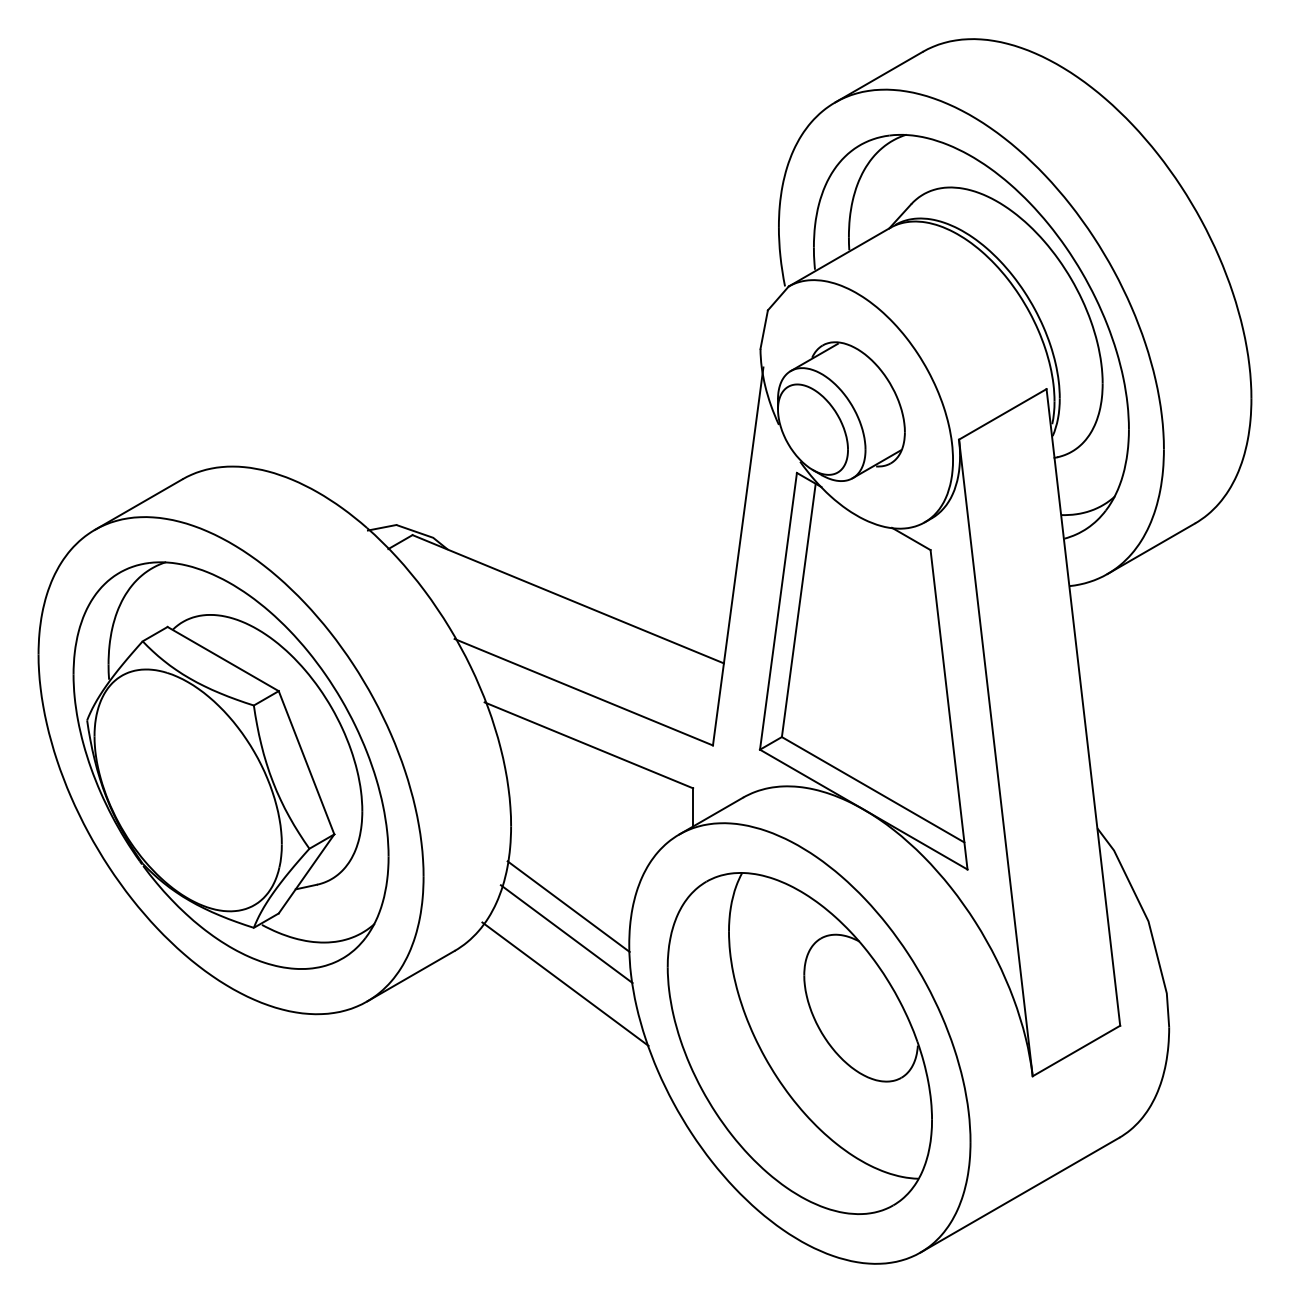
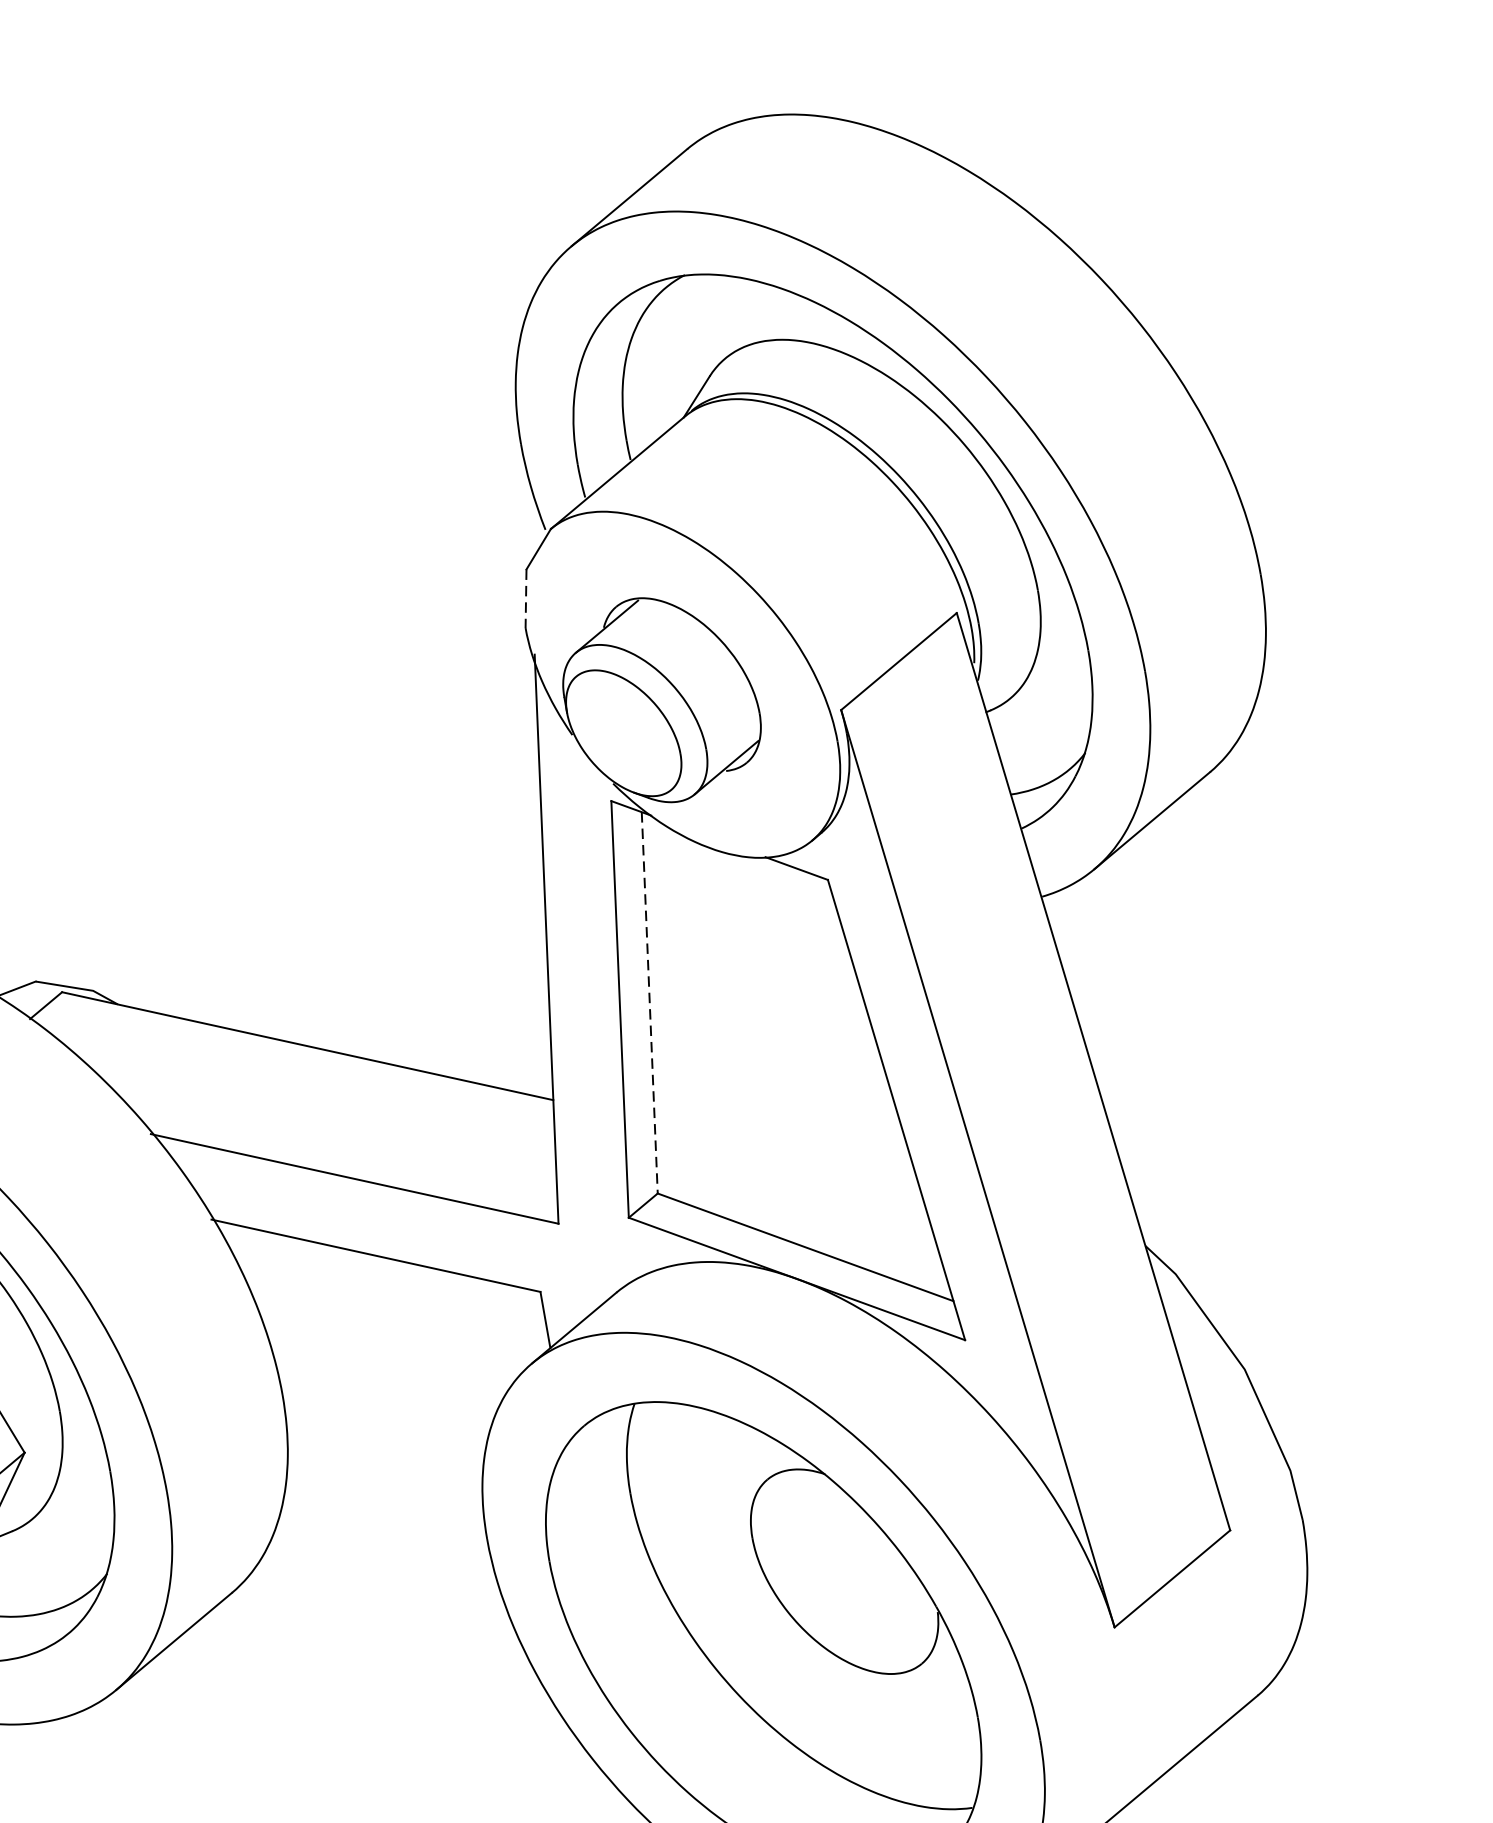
line: (764, 329) -> (526, 598), solid -> dashed
line: (798, 610) -> (649, 1003), solid -> dashed
line: (568, 906) -> (387, 1498), removed
line: (566, 934) -> (392, 1539), removed
line: (565, 983) -> (403, 1612), removed

